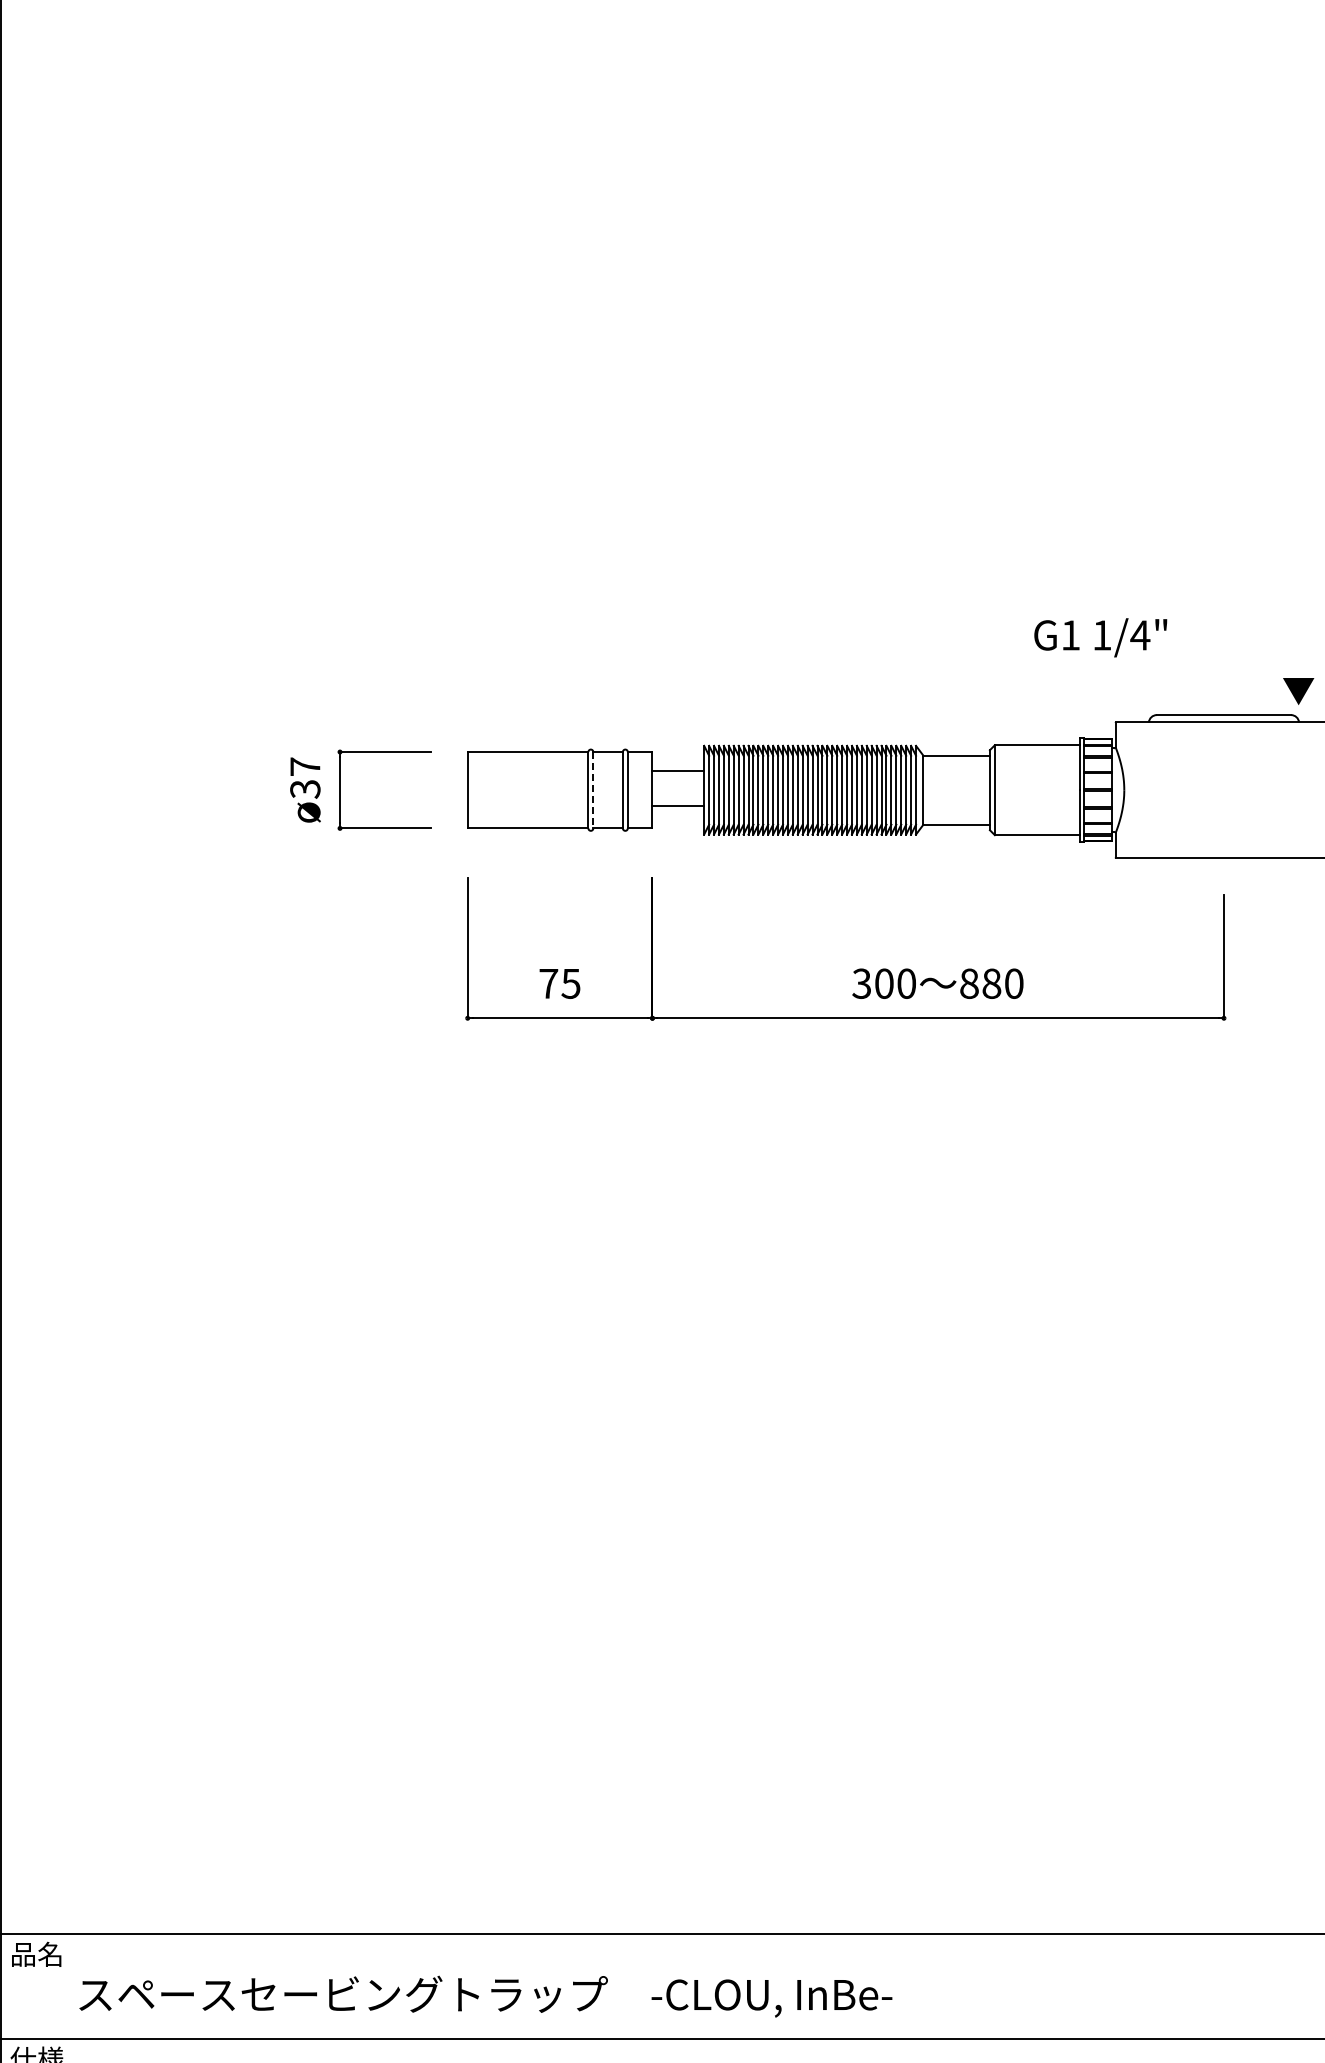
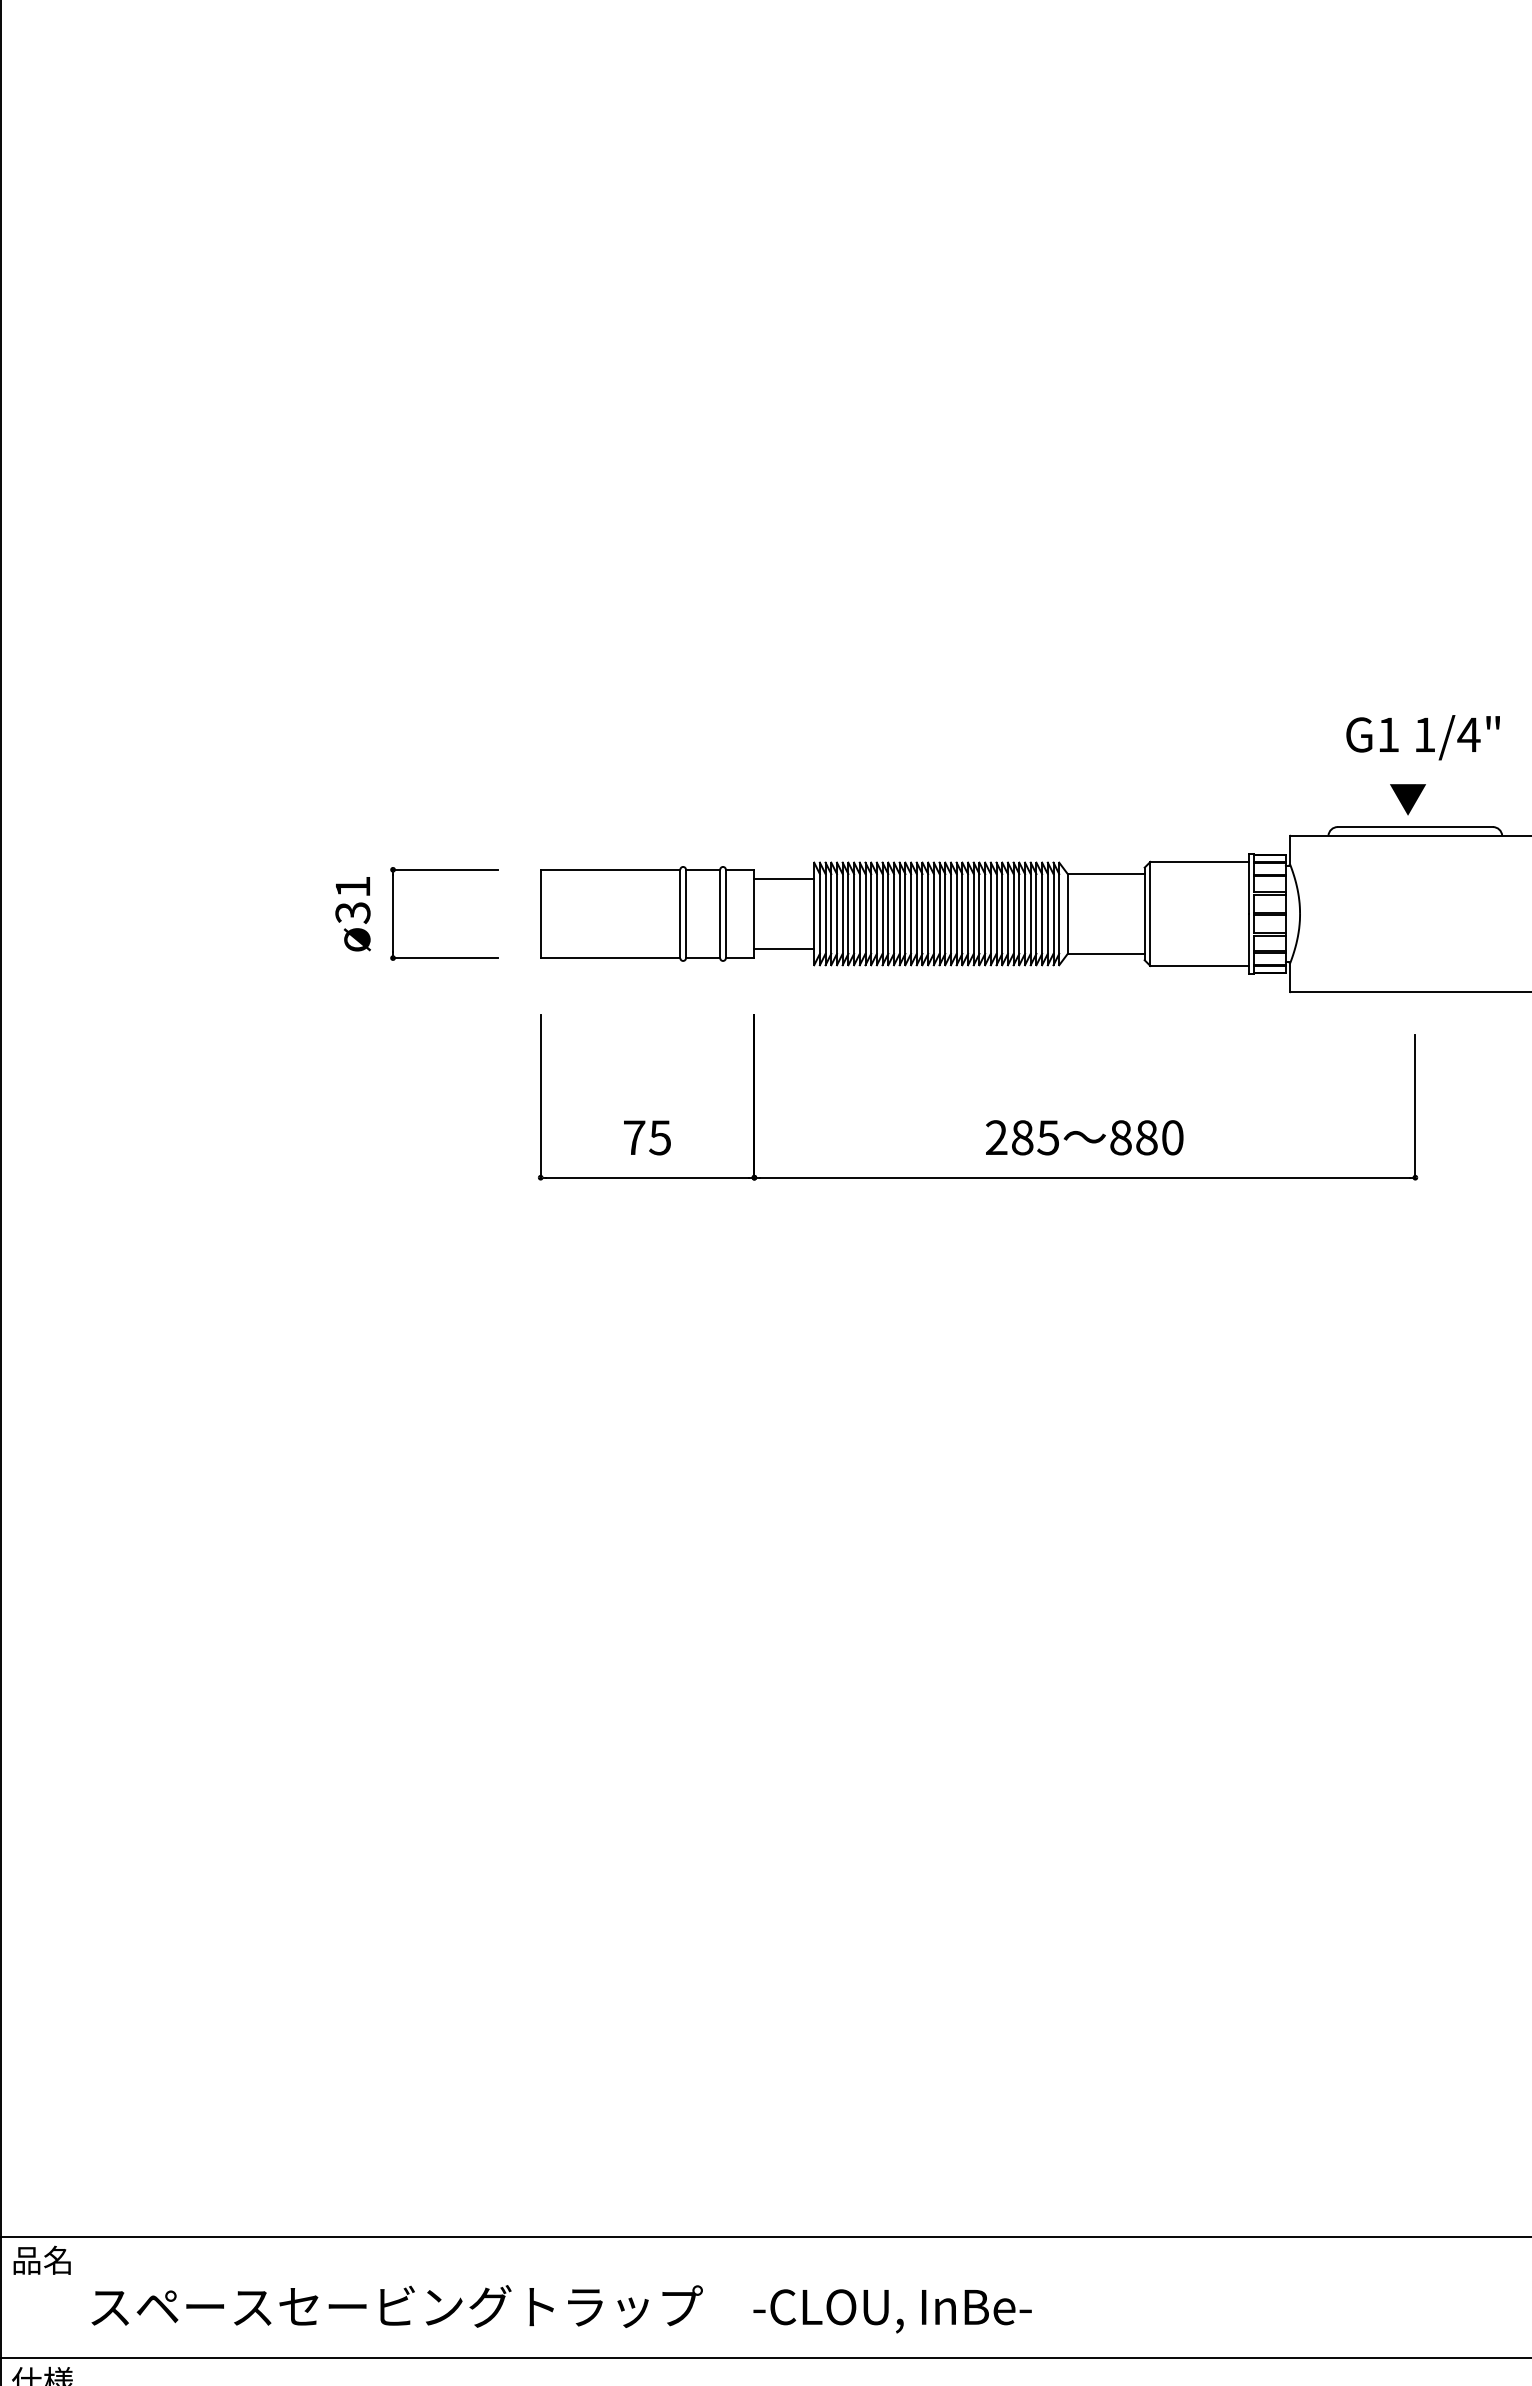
text: (1100, 637) -> (1422, 737), moved
text: (1298, 691) -> (1407, 799), moved
text: (305, 766) -> (353, 886), ø37 -> ø31
line: (678, 771) -> (784, 948), moved
line: (593, 790) -> (686, 914), dashed -> solid
line: (678, 806) -> (784, 879), moved
text: (883, 983) -> (1021, 1137), 300 -> 285

